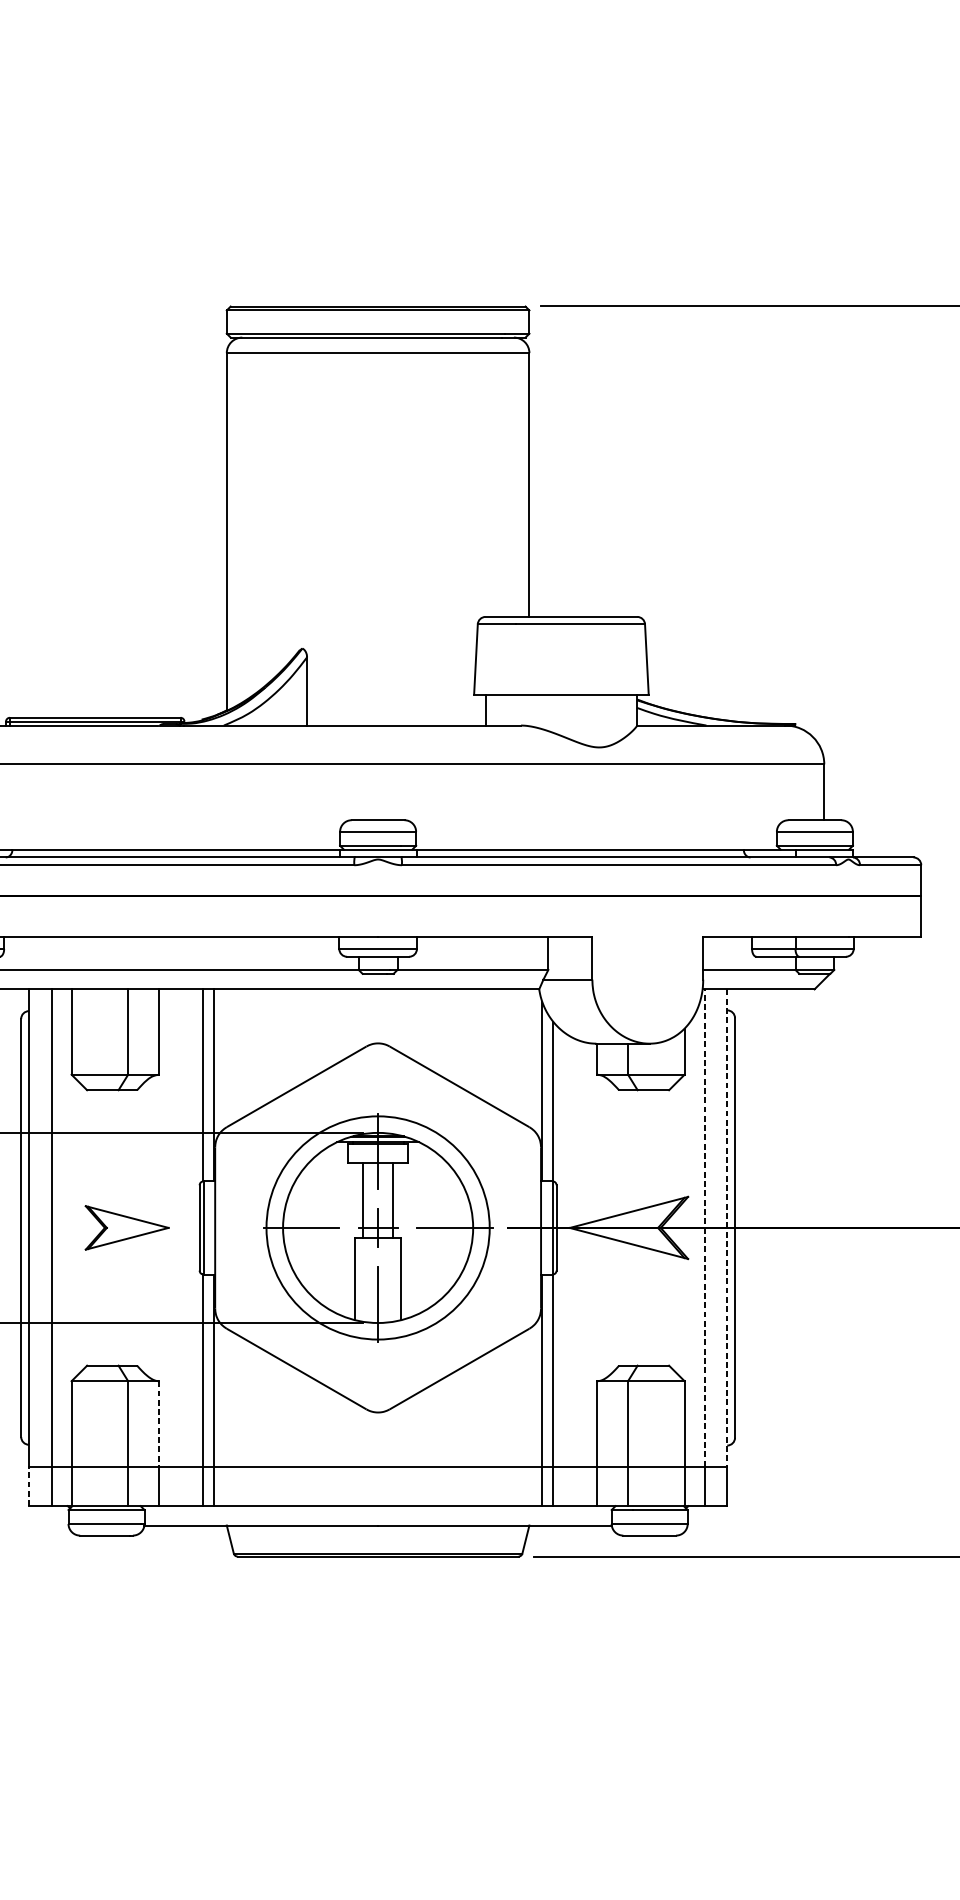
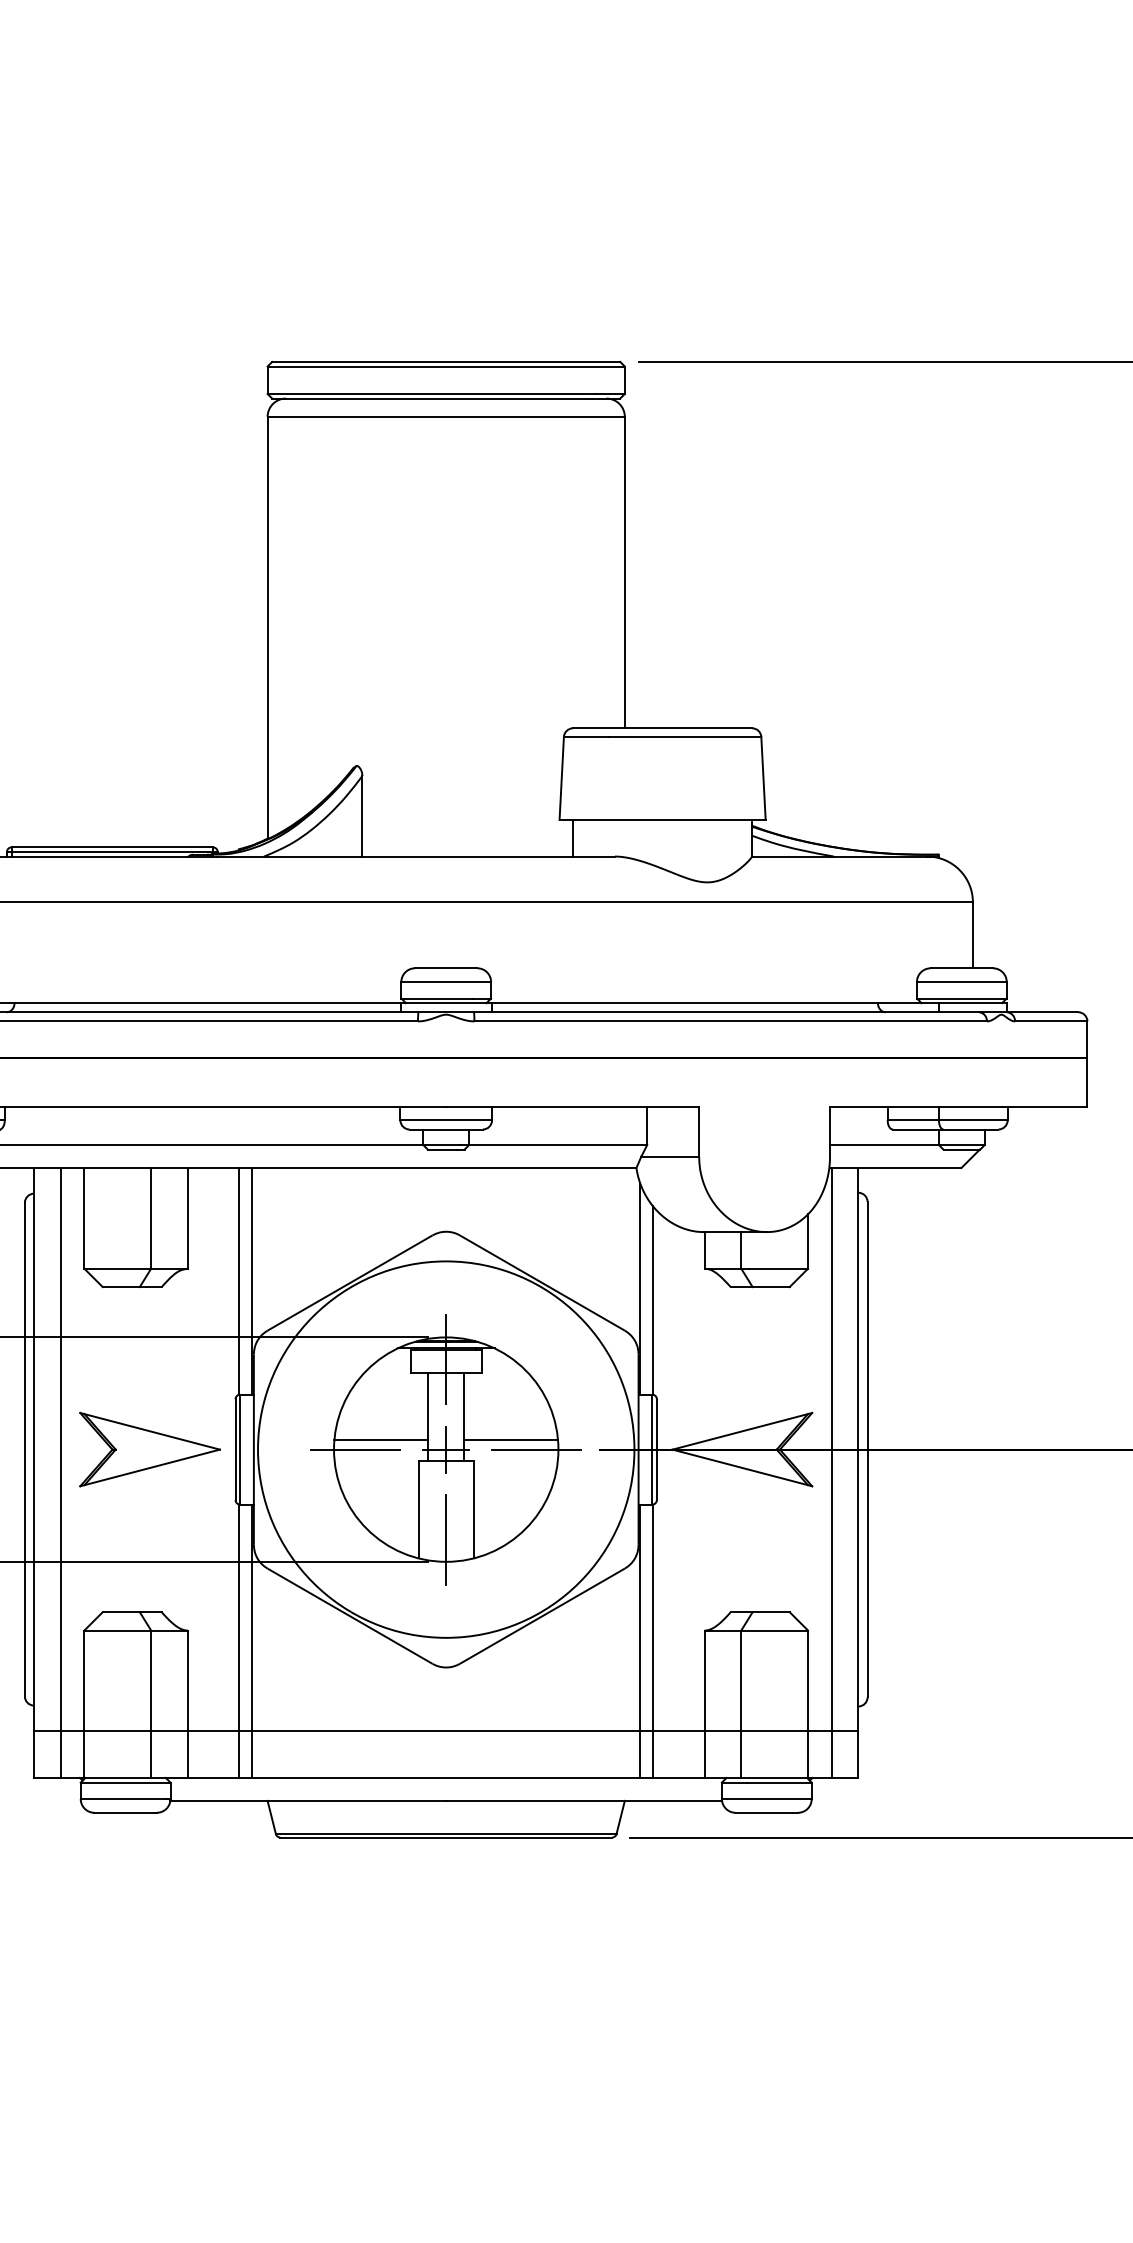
line: (323, 1220) -> (381, 1440), added
line: (433, 1220) -> (511, 1440), added
part: (126, 1227) -> (149, 1449), size x1.43
circle: (378, 1227) -> (446, 1449), size x1.43
line: (704, 1227) -> (831, 1449), dashed -> solid
line: (727, 1227) -> (858, 1449), dashed -> solid
line: (158, 1424) -> (187, 1681), dashed -> solid
line: (29, 1486) -> (34, 1754), dashed -> solid

